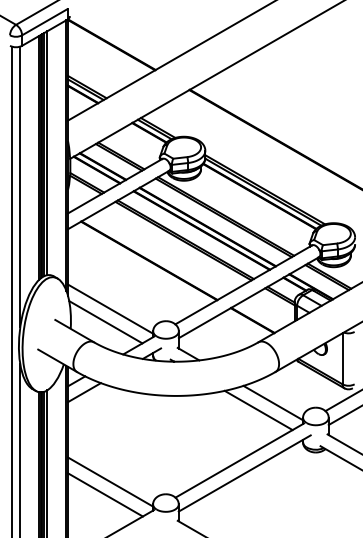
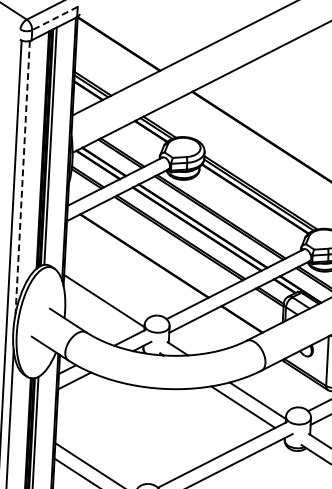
line: (44, 22) -> (54, 18), solid -> dashed
line: (20, 187) -> (22, 178), solid -> dashed
line: (105, 322) -> (98, 313), removed

